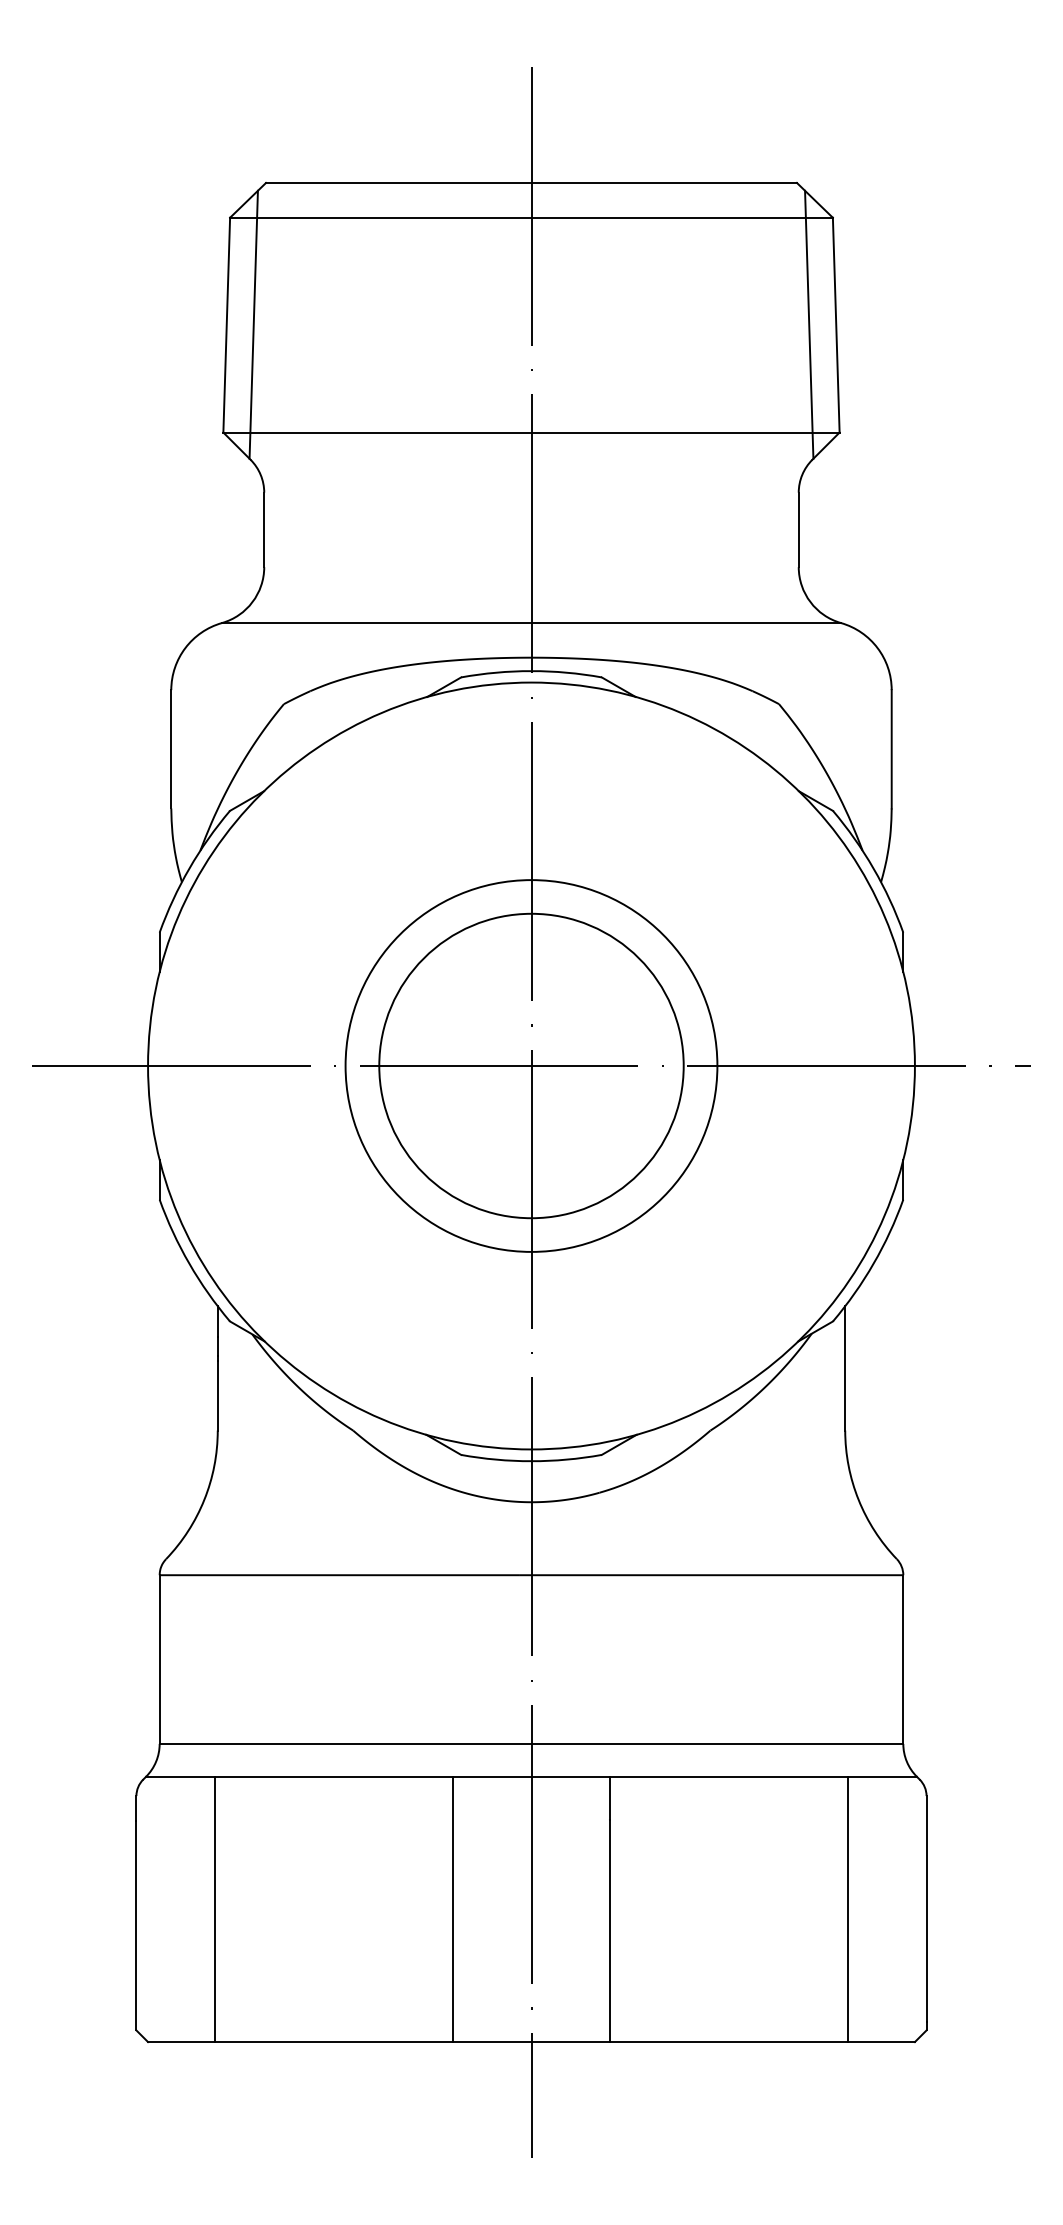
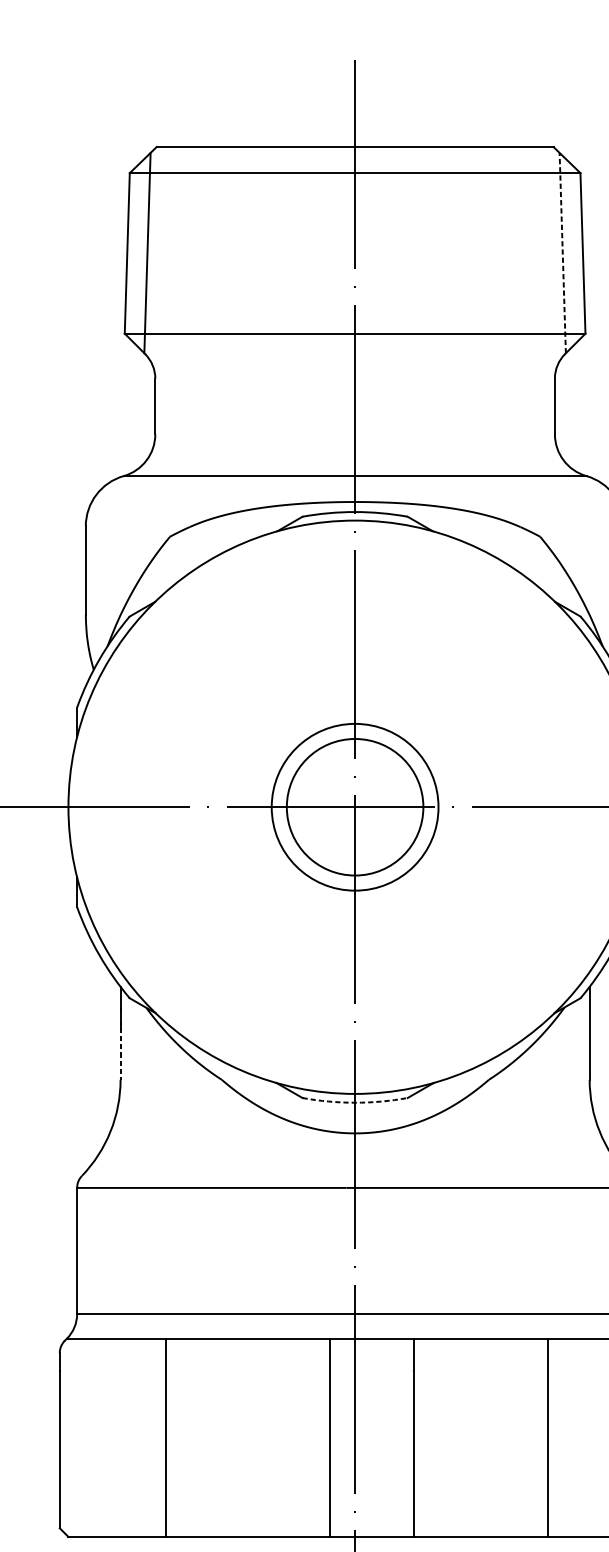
line: (809, 324) -> (562, 252), solid -> dashed
circle: (531, 1065) -> (355, 806), size x0.6
circle: (531, 1065) -> (355, 806), size x0.6
line: (217, 1395) -> (120, 1053), solid -> dashed
arc: (531, 1461) -> (355, 1102), solid -> dashed
line: (214, 1909) -> (165, 1437), moved
line: (453, 1909) -> (330, 1437), moved
line: (848, 1909) -> (548, 1437), moved

